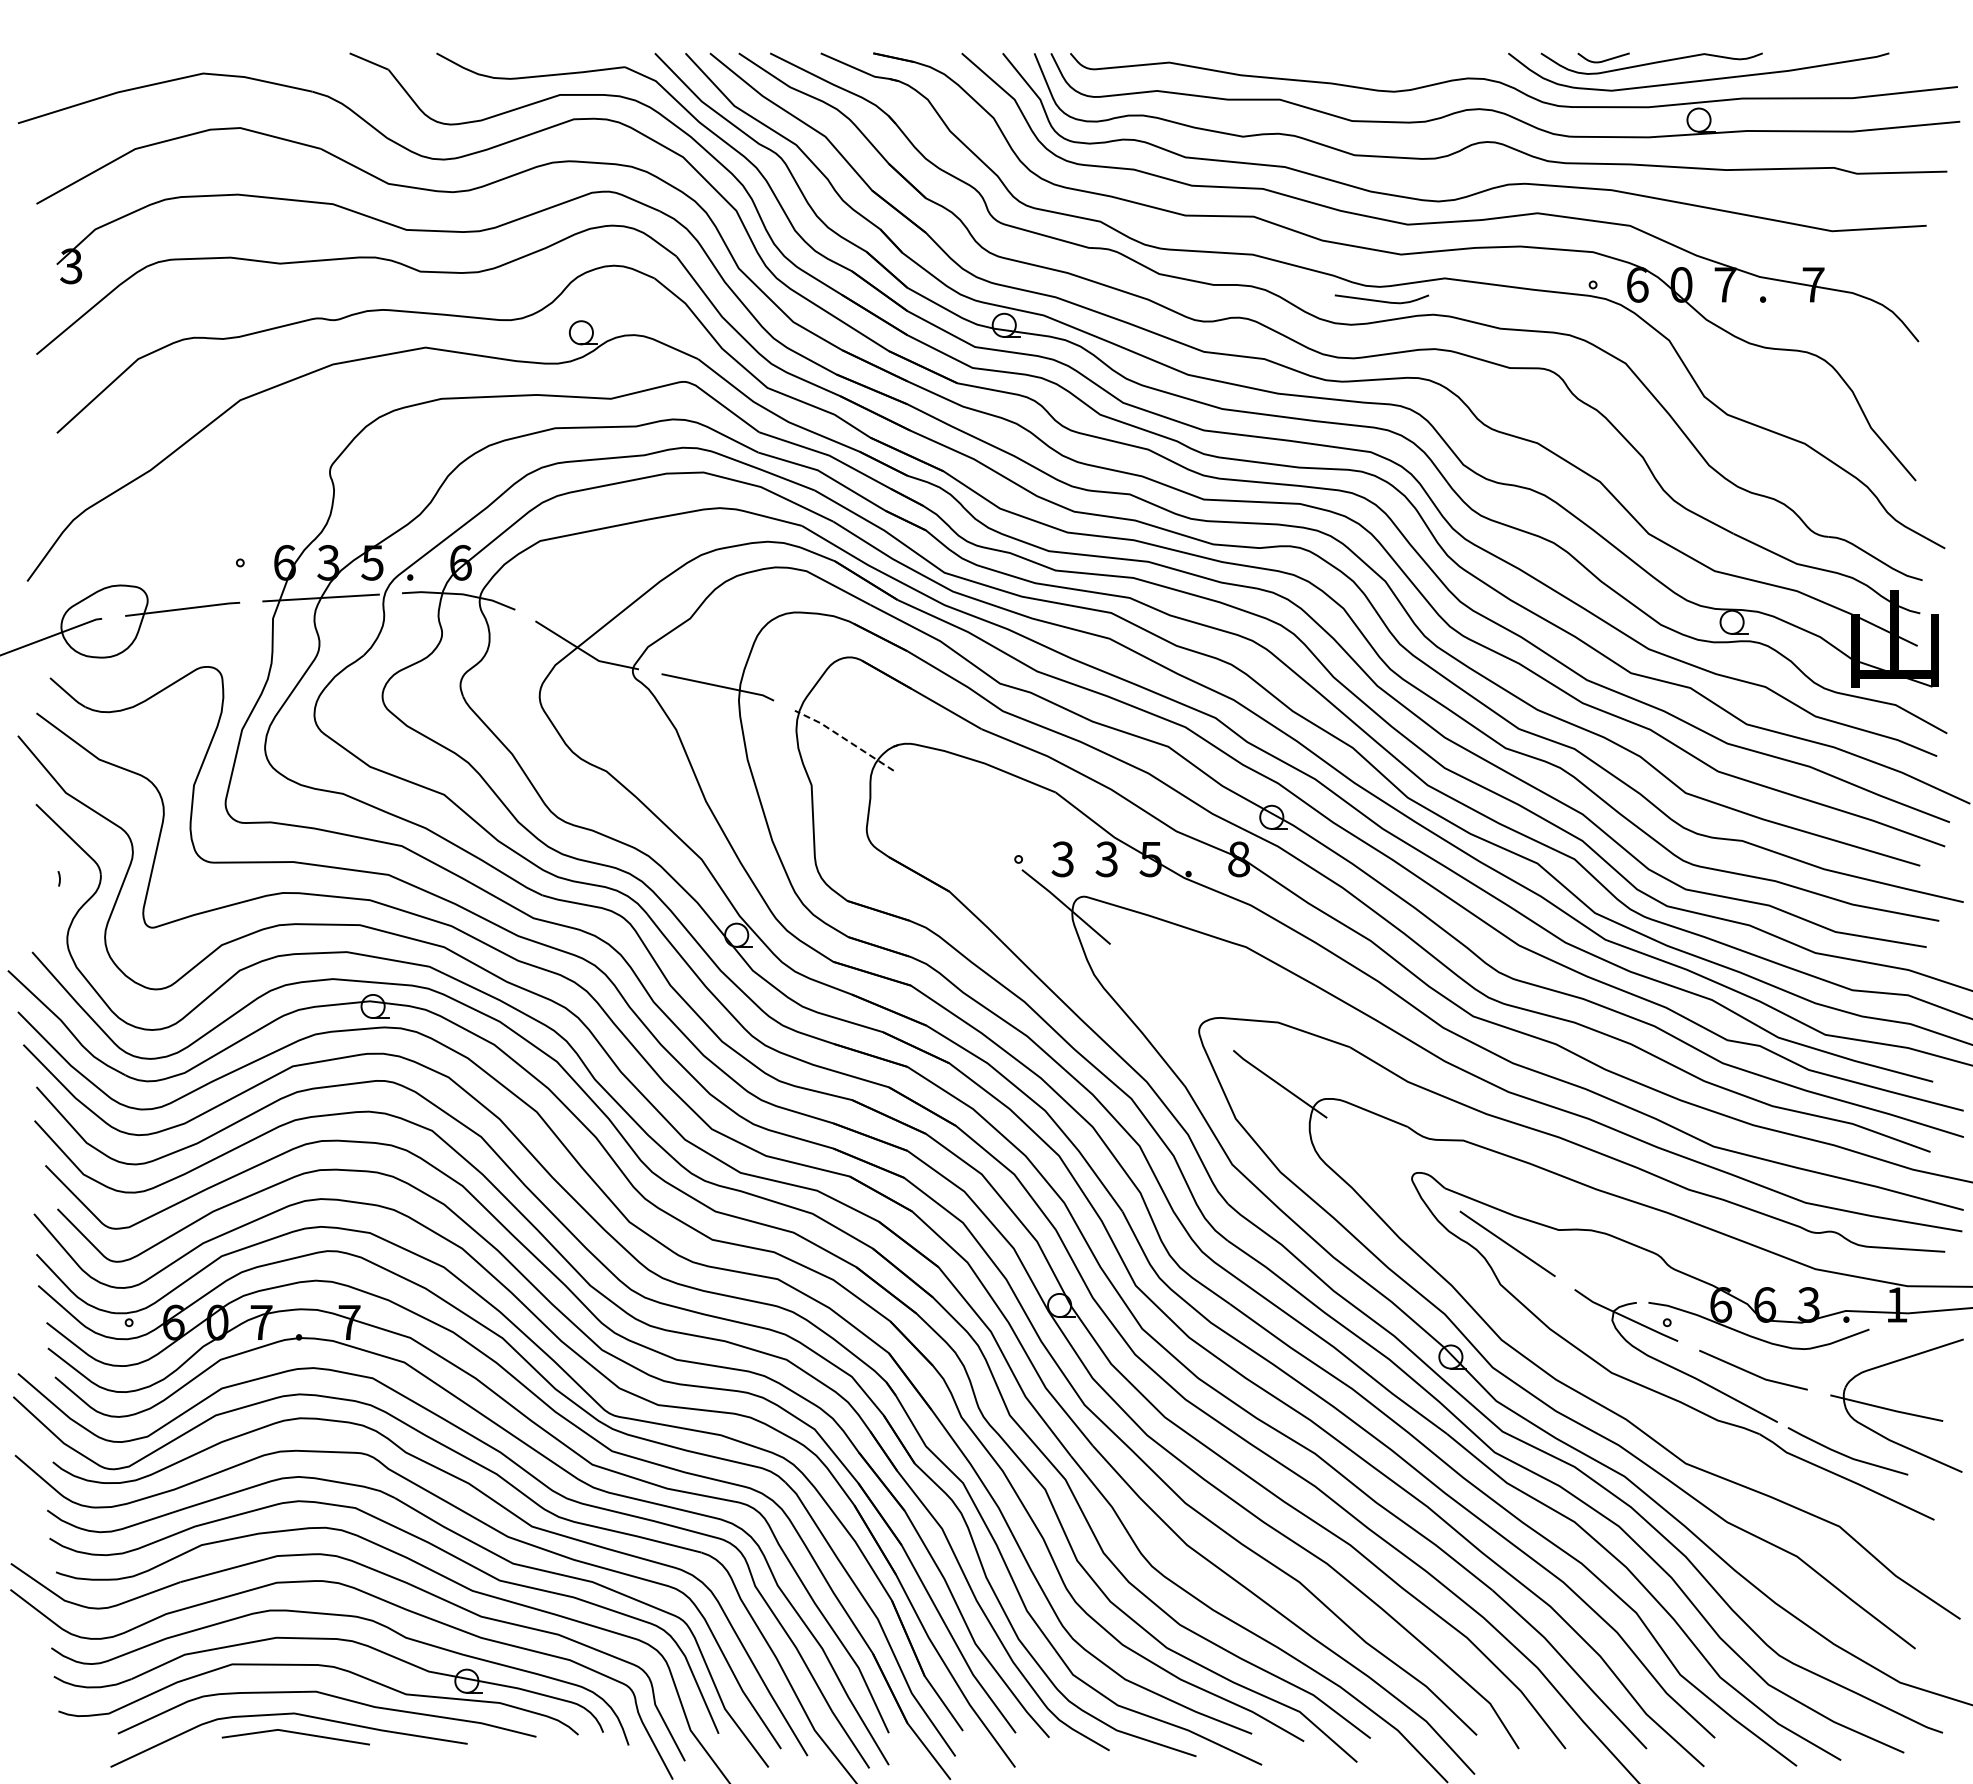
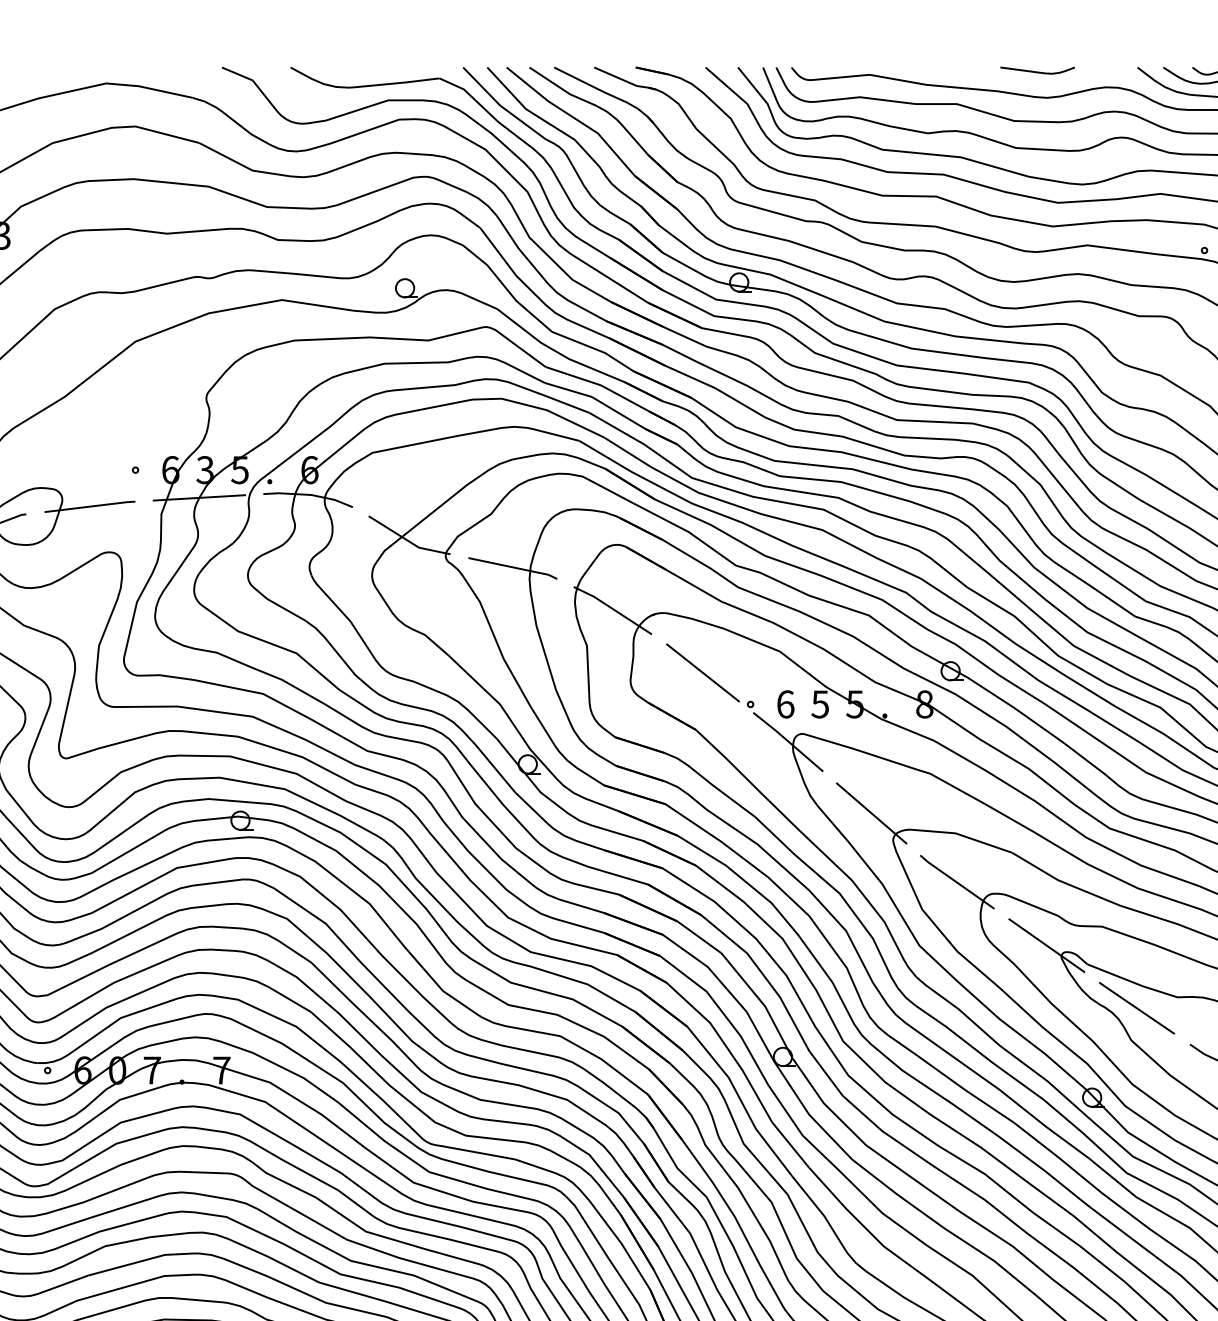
curve: (1381, 300) -> (1037, 71), moved
line: (844, 738) -> (612, 608), dashed -> solid
line: (958, 819) -> (703, 672), added
text: (1062, 859) -> (785, 704), 3 -> 6
text: (1106, 859) -> (820, 704), 3 -> 5
line: (1171, 997) -> (871, 813), added
line: (1393, 1164) -> (1046, 945), added

